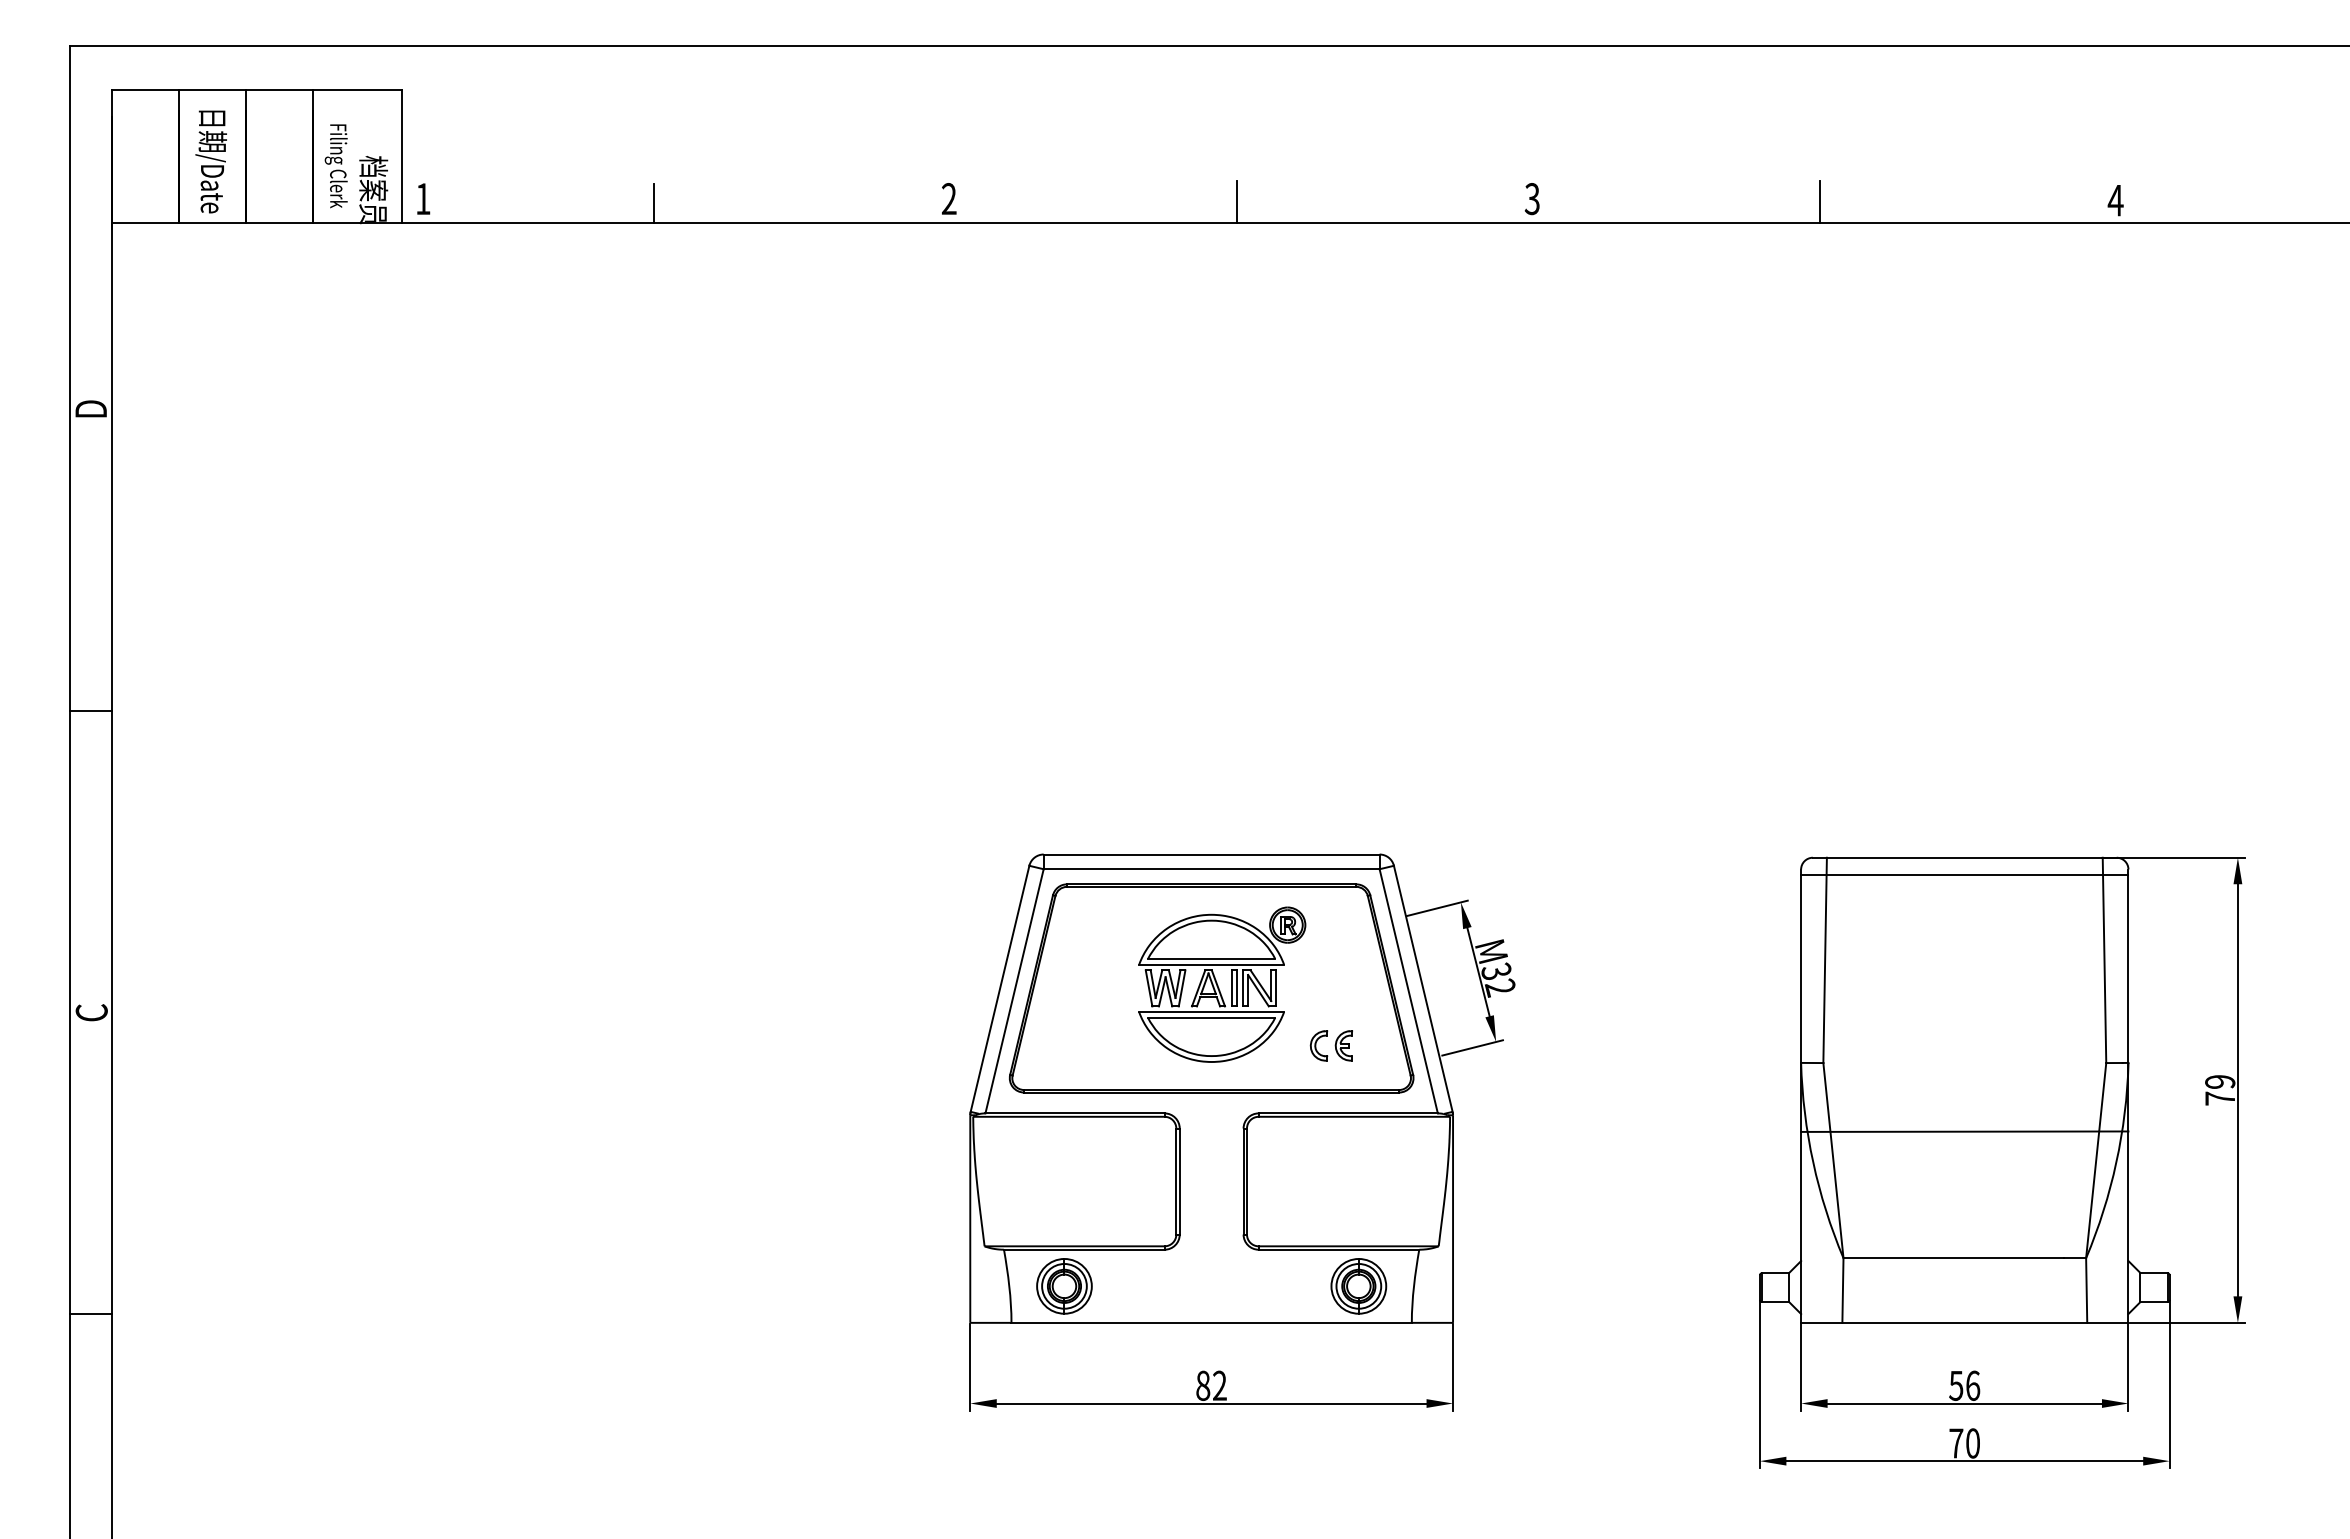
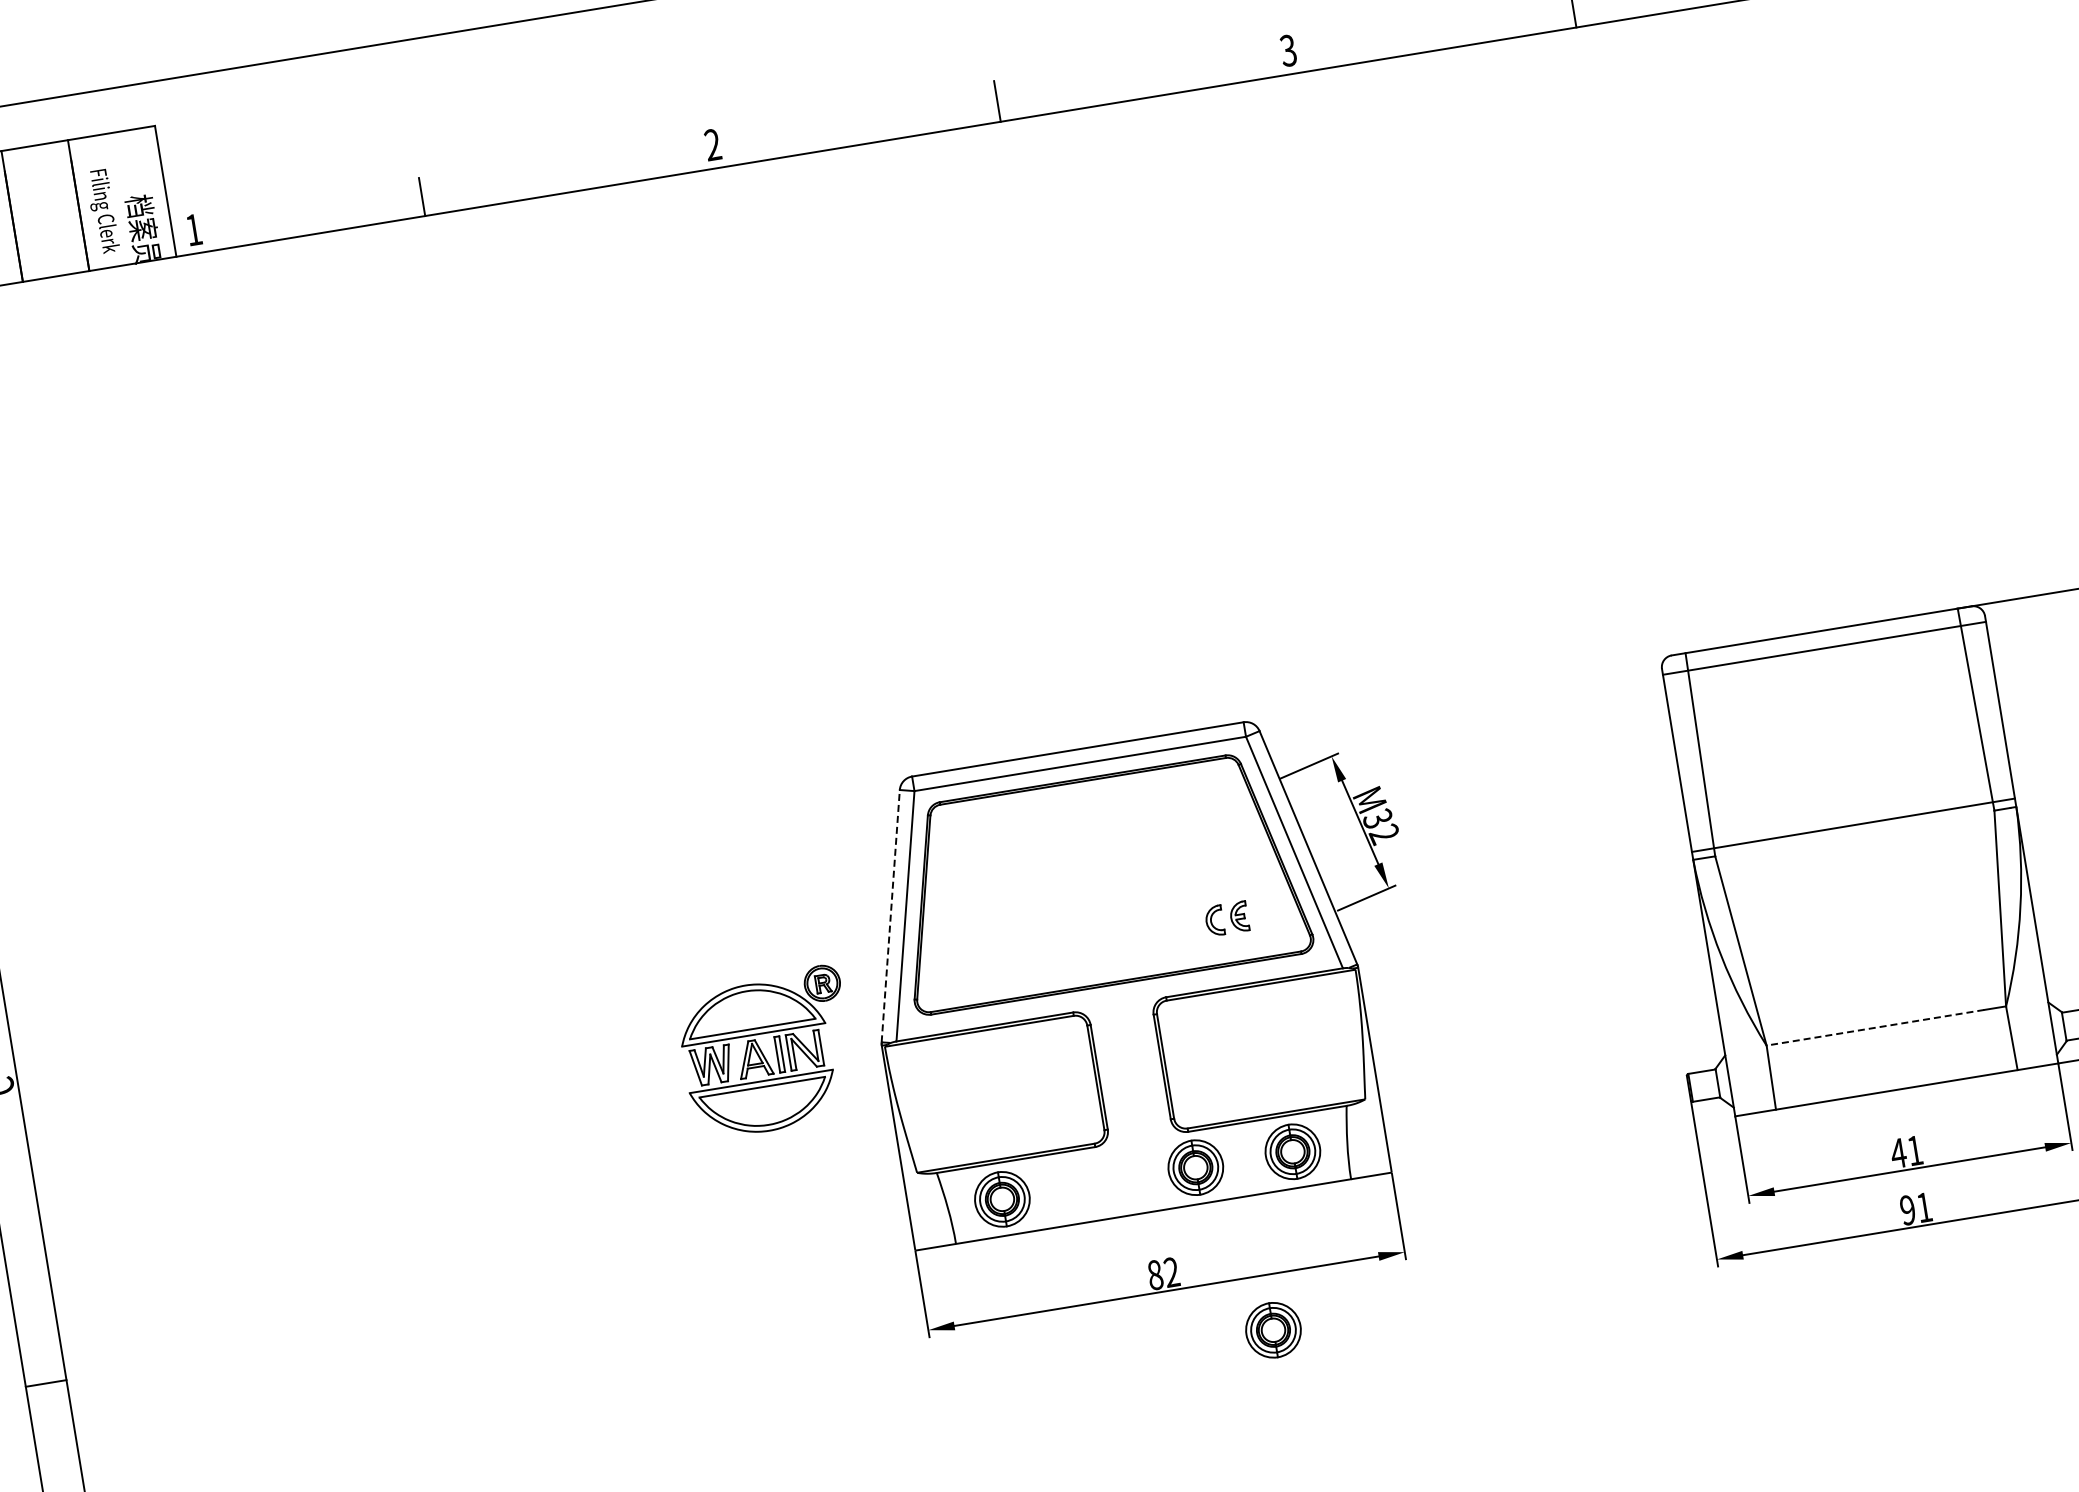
part: (1222, 984) -> (767, 1052), moved
line: (1000, 988) -> (891, 915), solid -> dashed
line: (1964, 1131) -> (1853, 825), moved
line: (1953, 1258) -> (1875, 1028), solid -> dashed
part: (1260, 1286) -> (1195, 1167), added
text: (1964, 1385) -> (1906, 1151), 56 -> 41
text: (1964, 1443) -> (1916, 1208), 70 -> 91
part: (1310, 1459) -> (1273, 1330), added

